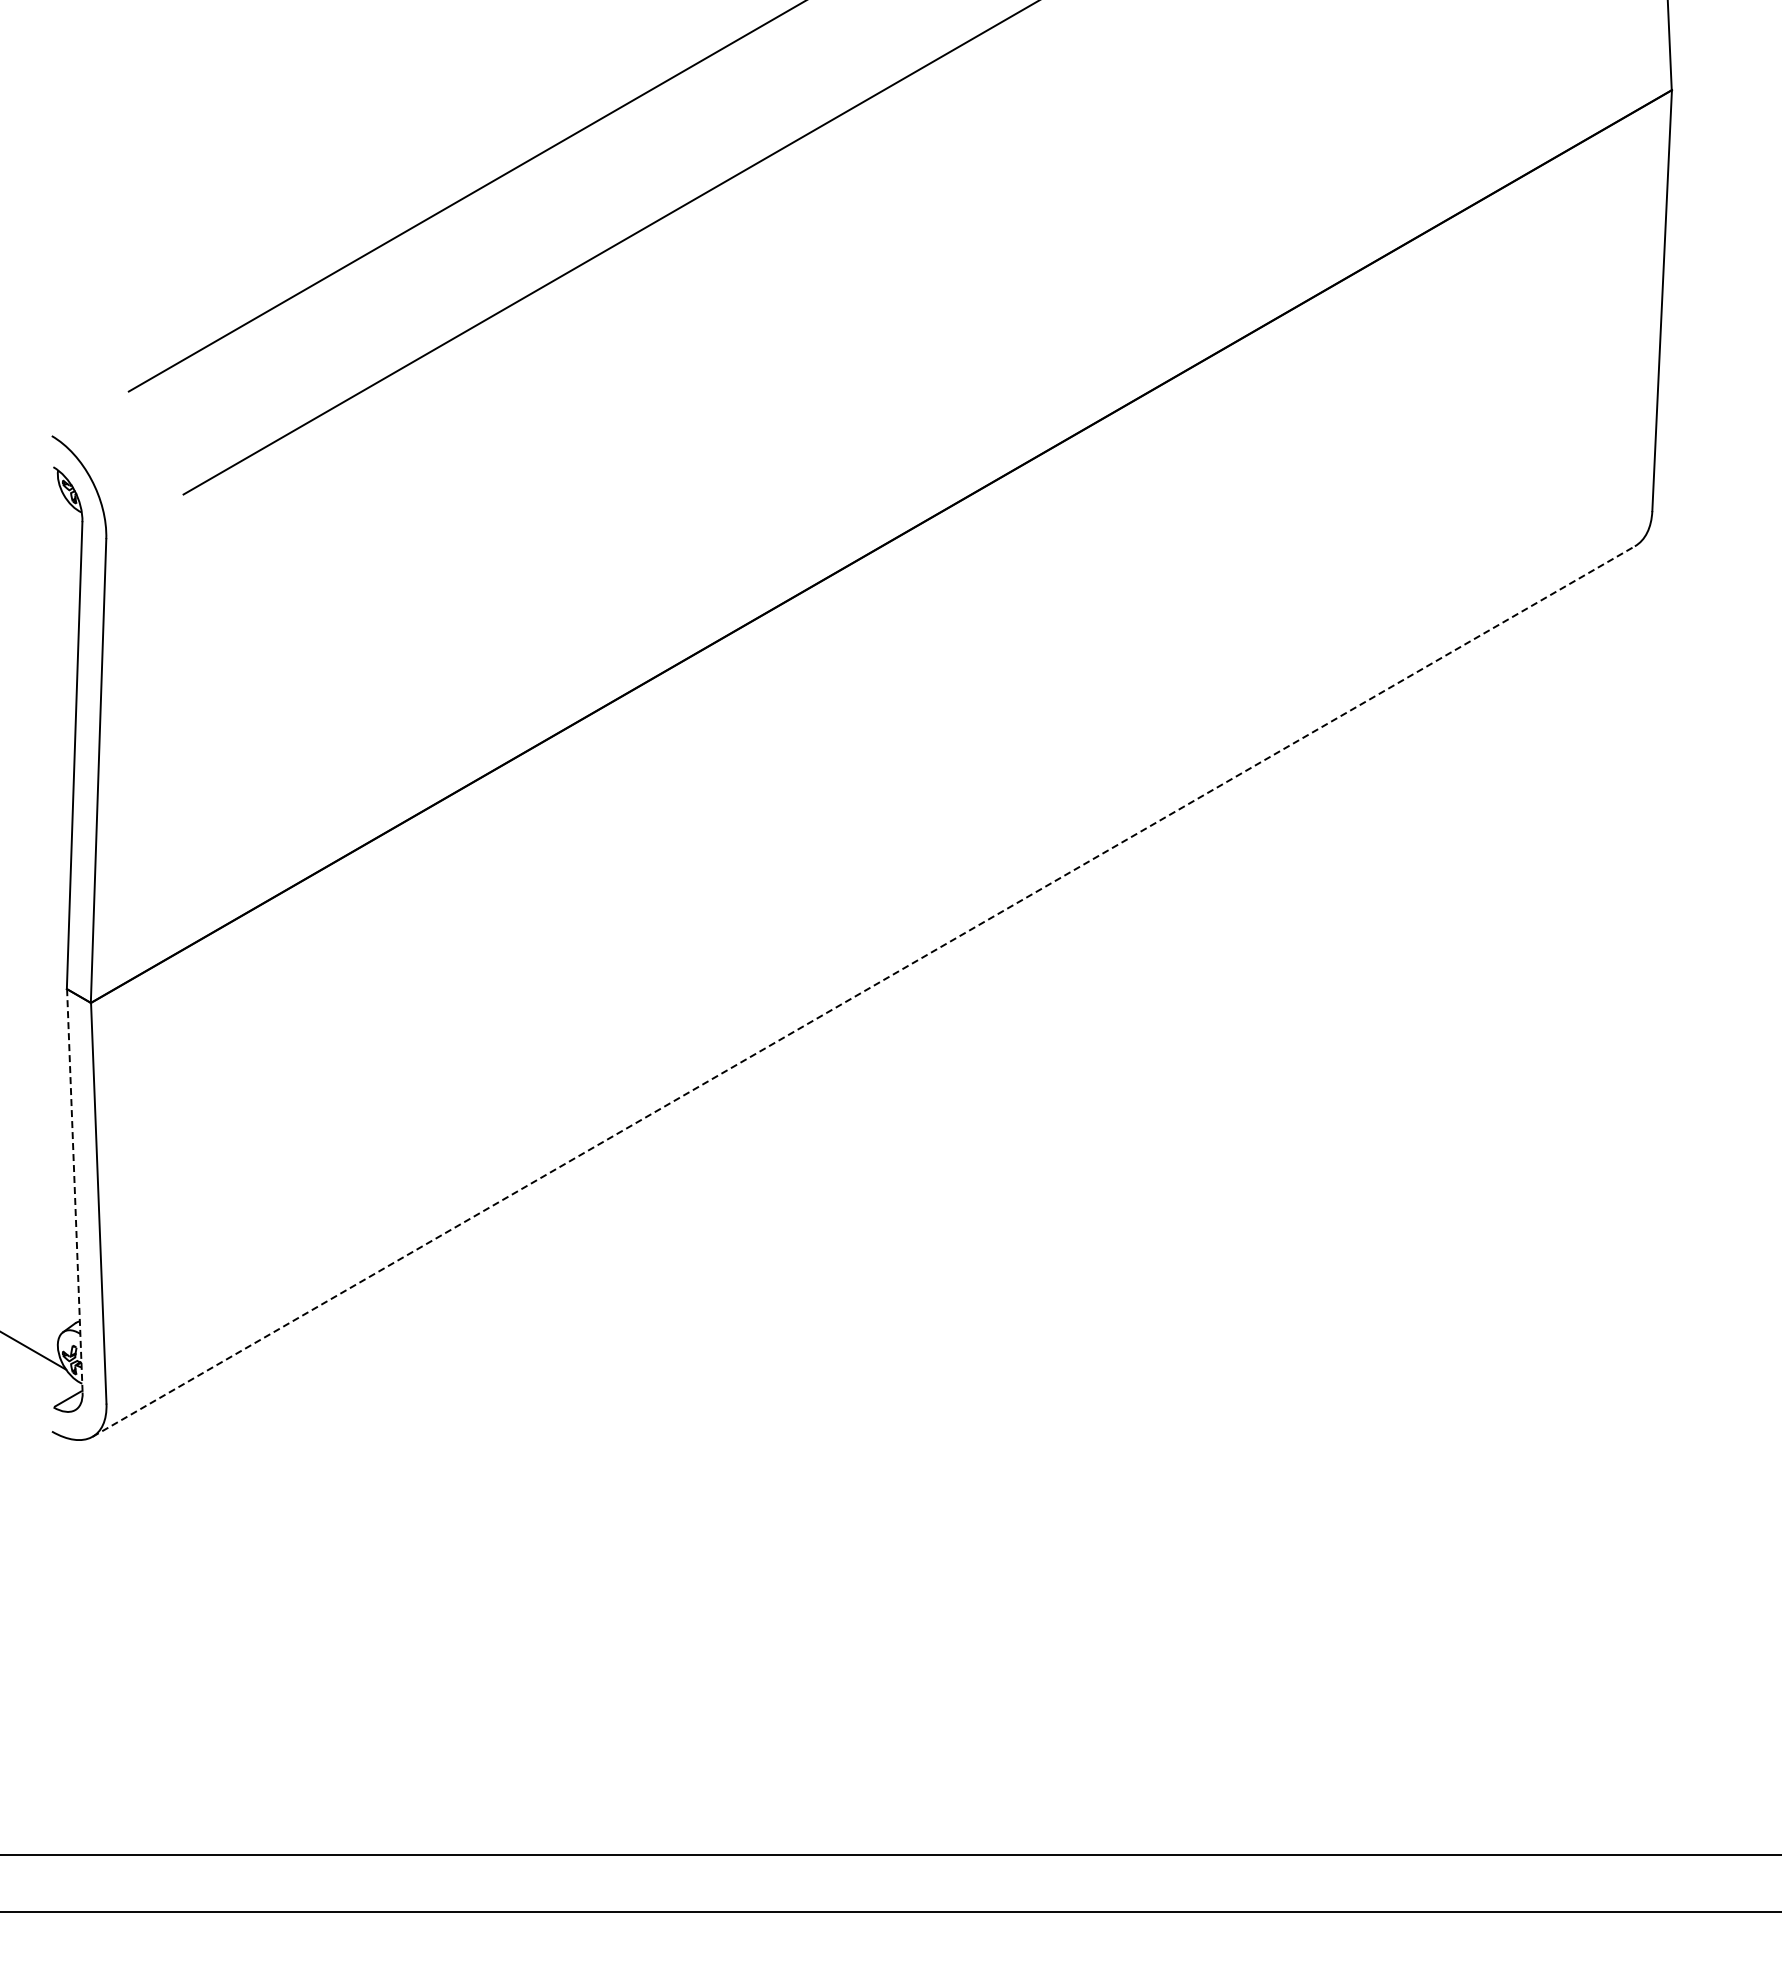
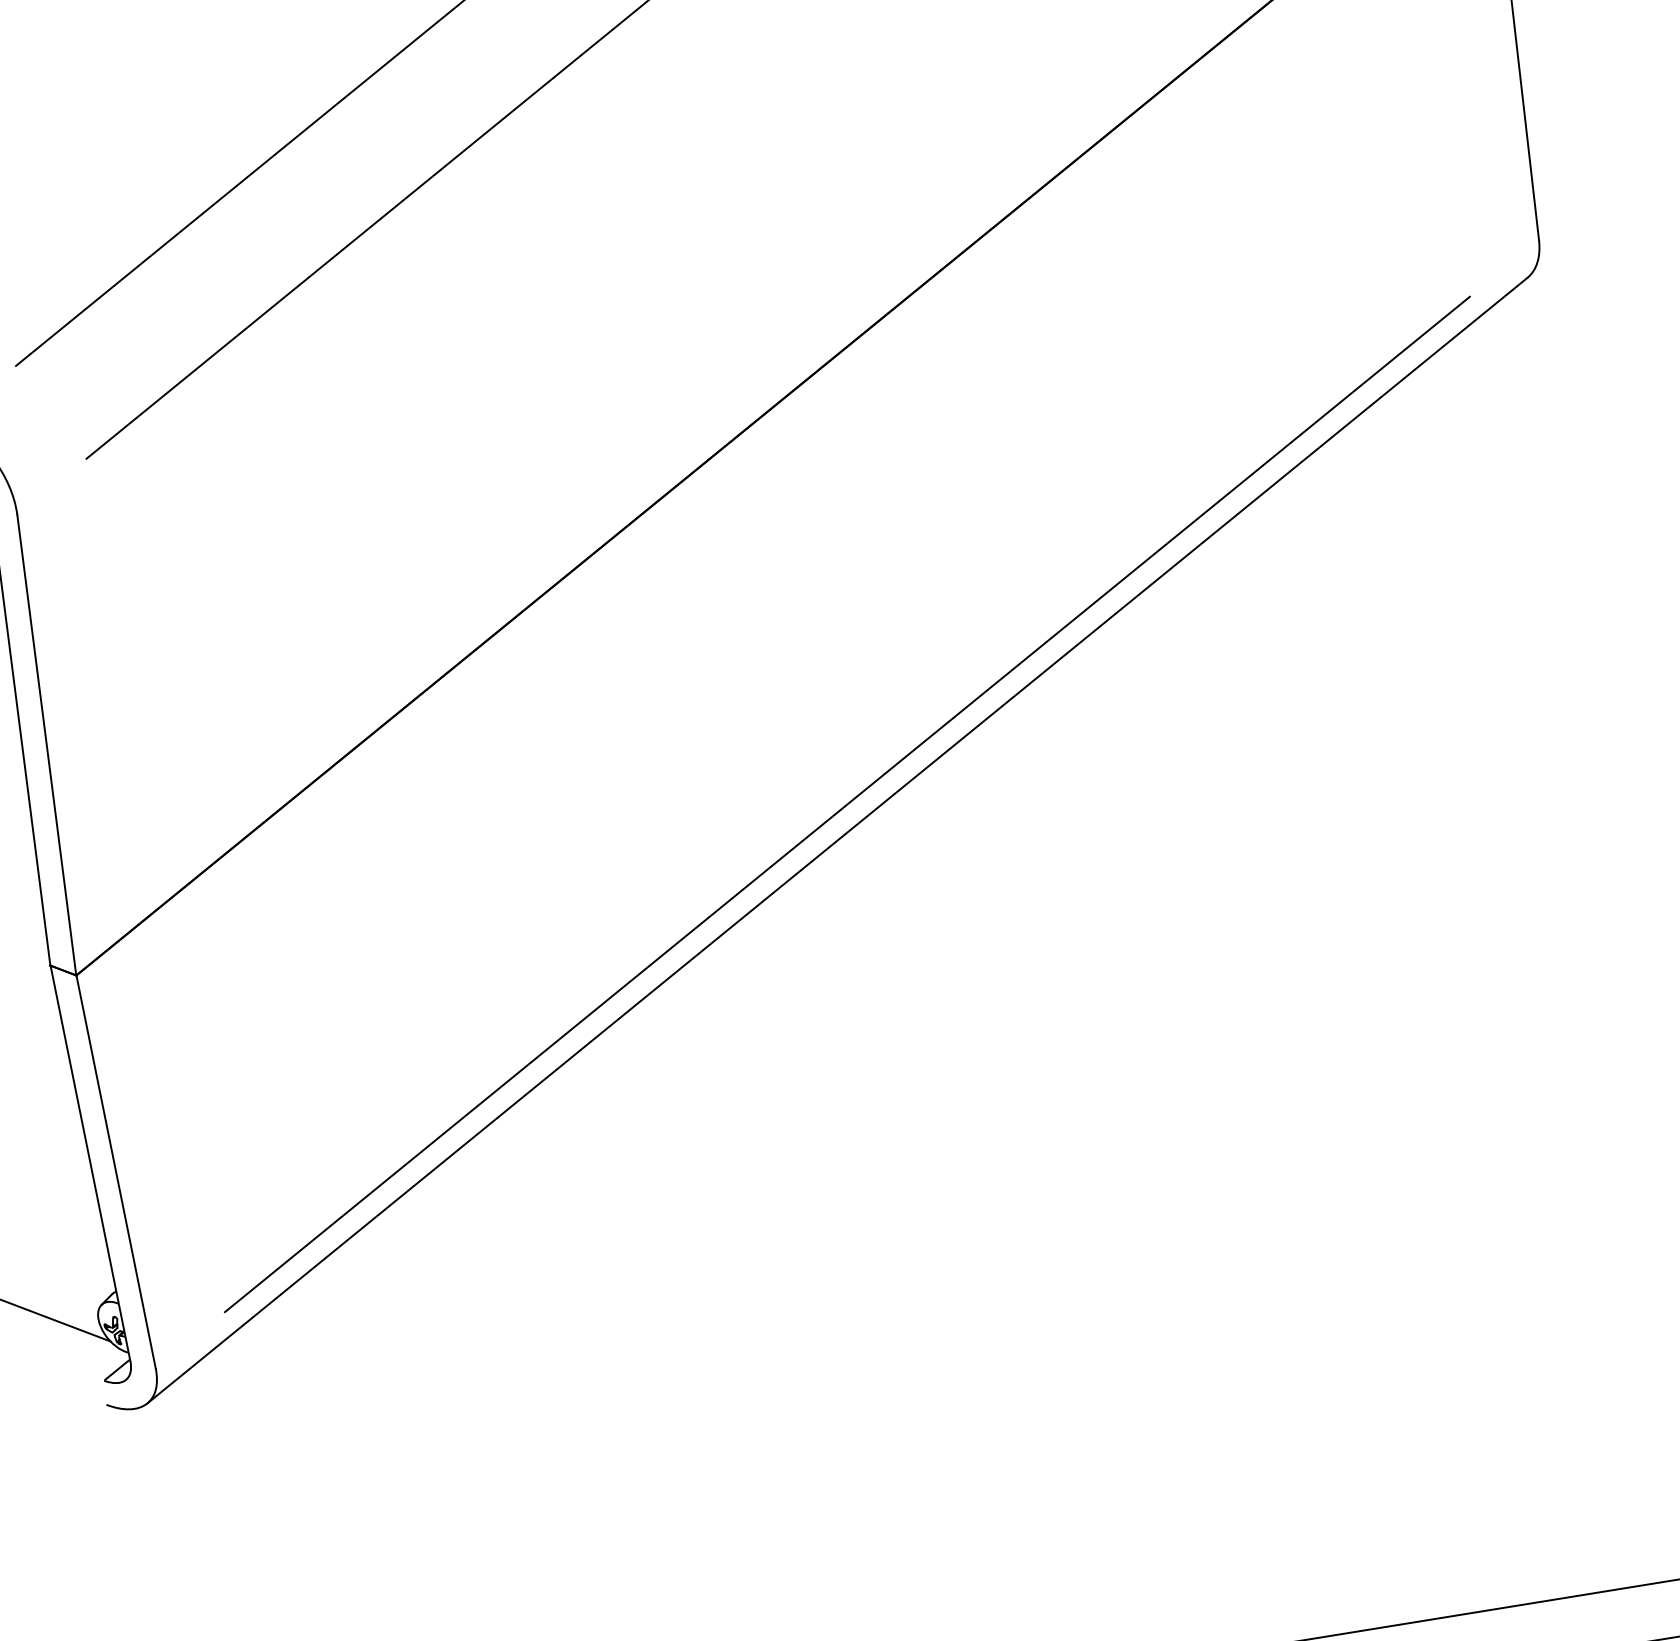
line: (879, 957) -> (847, 804), added
line: (864, 991) -> (838, 840), dashed -> solid
line: (74, 1190) -> (90, 1163), dashed -> solid

